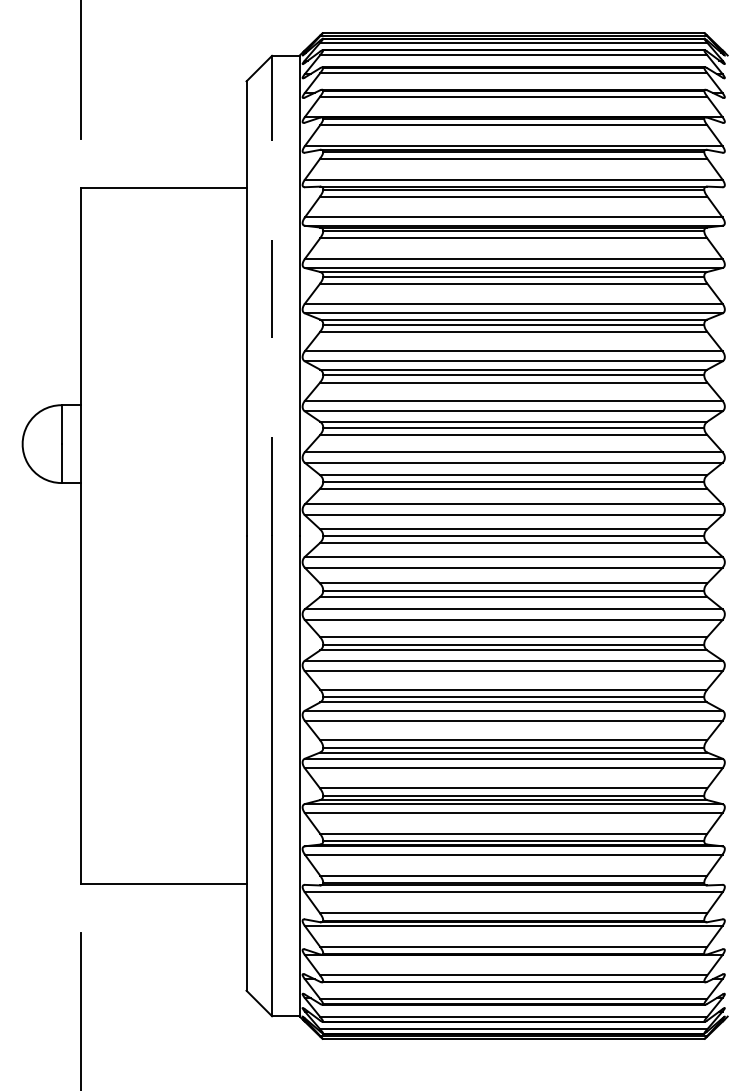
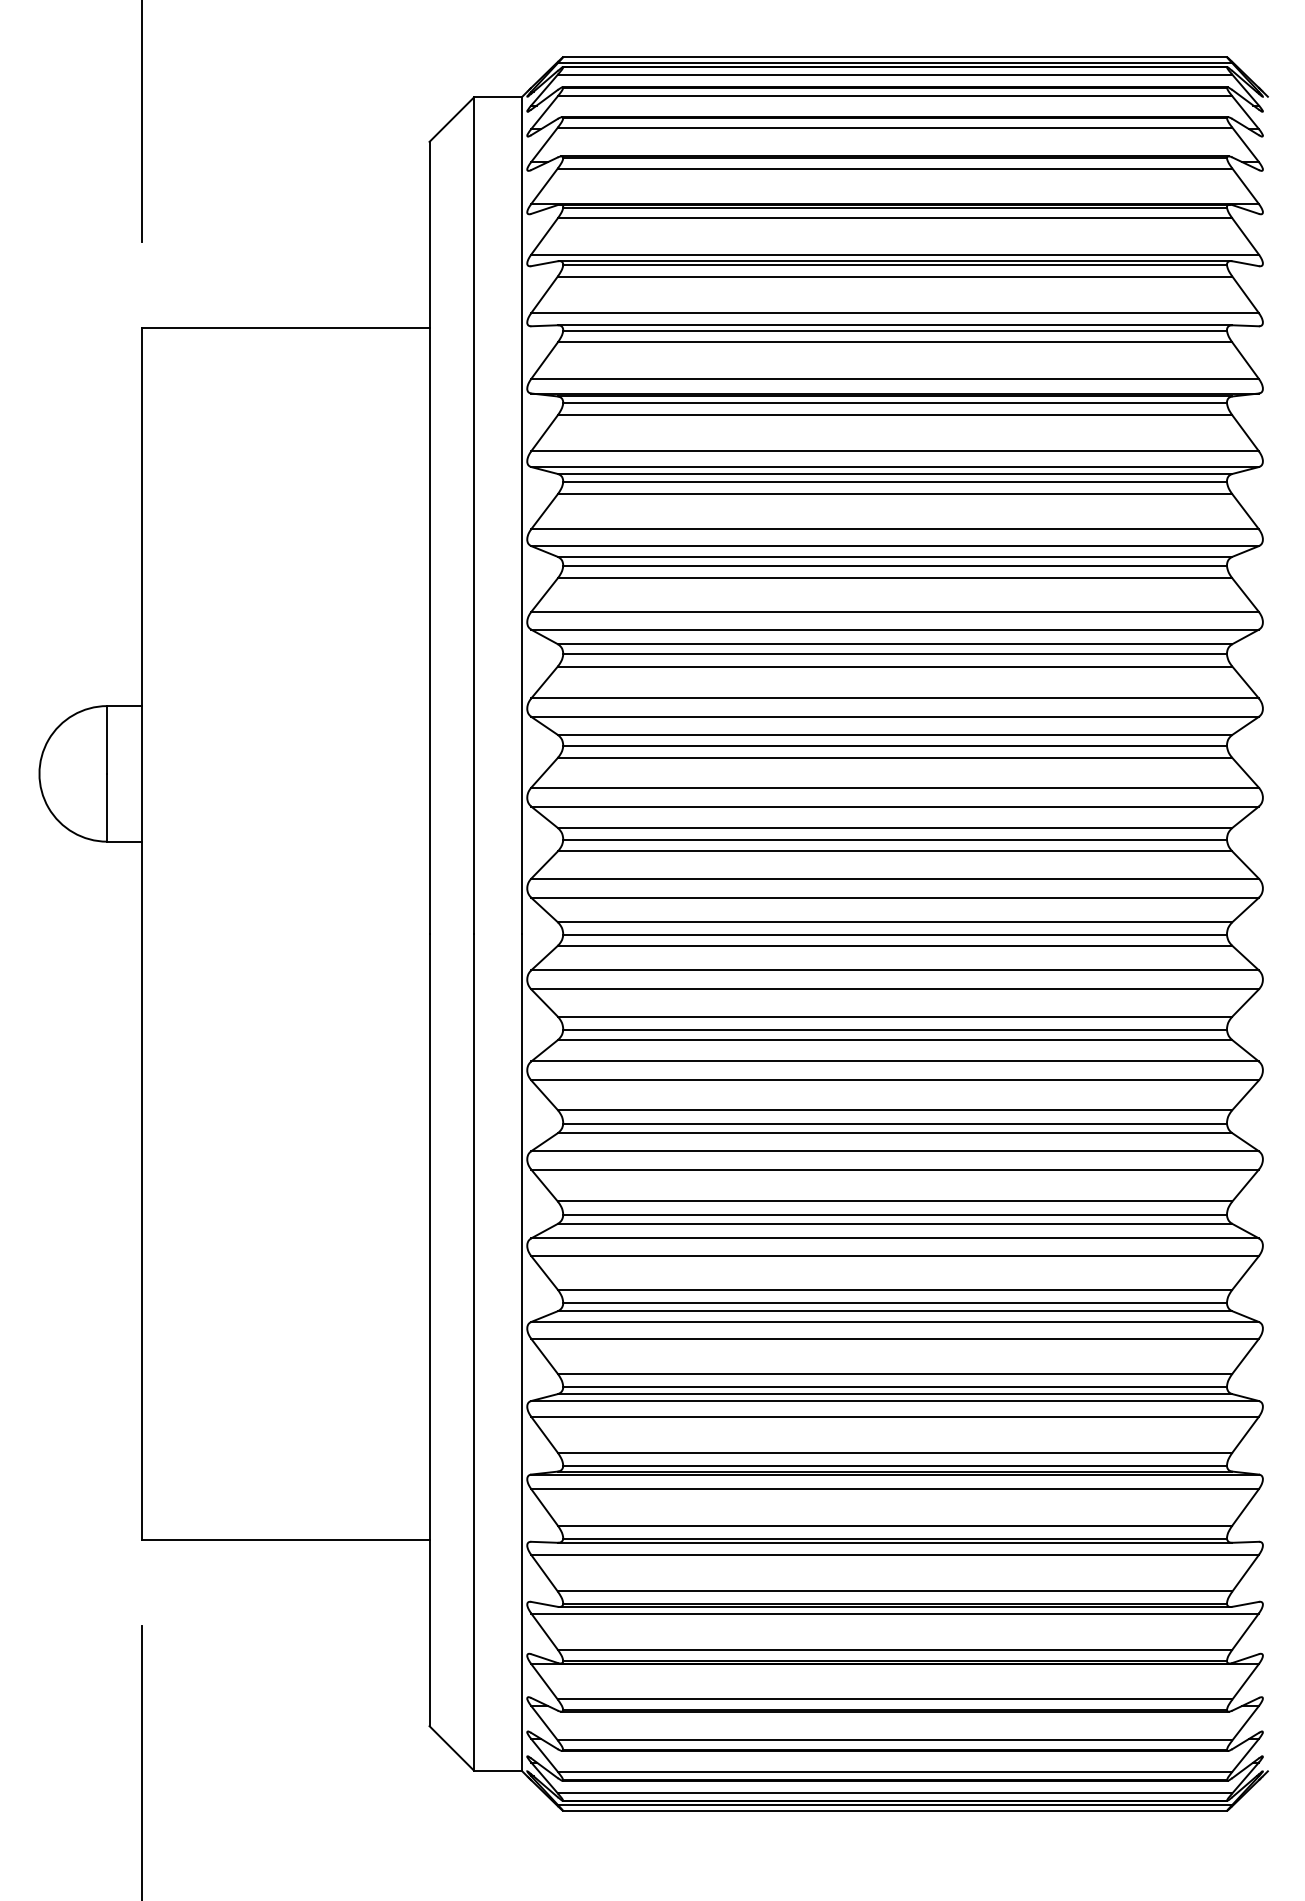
line: (272, 295) -> (474, 514), dashed -> solid

